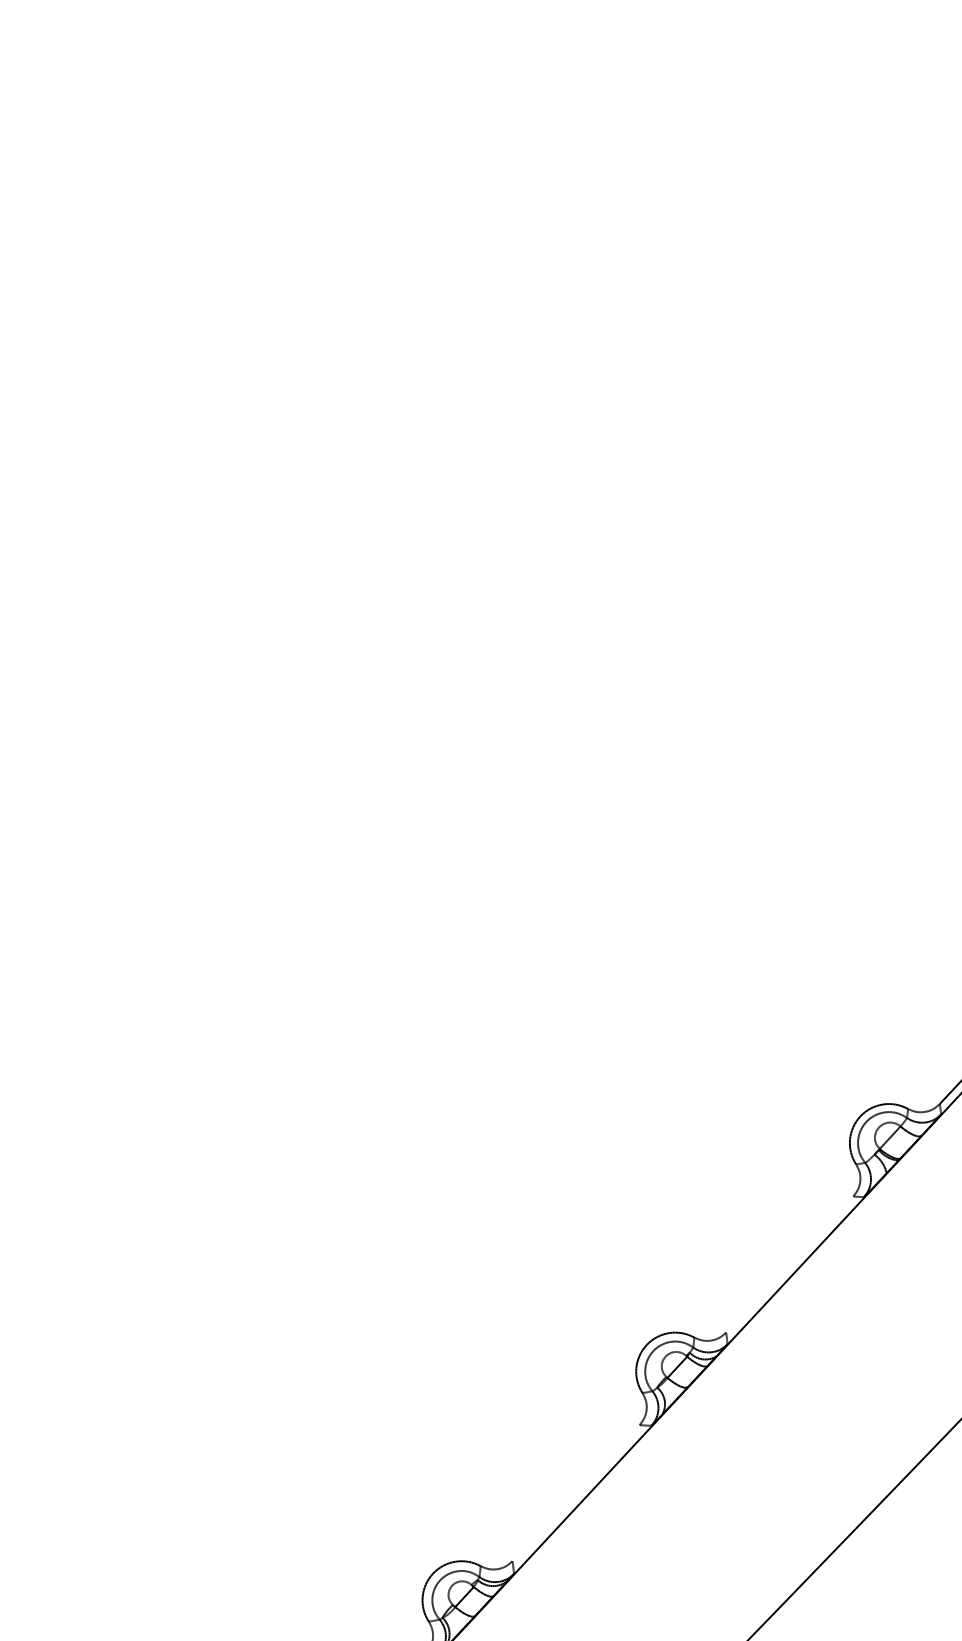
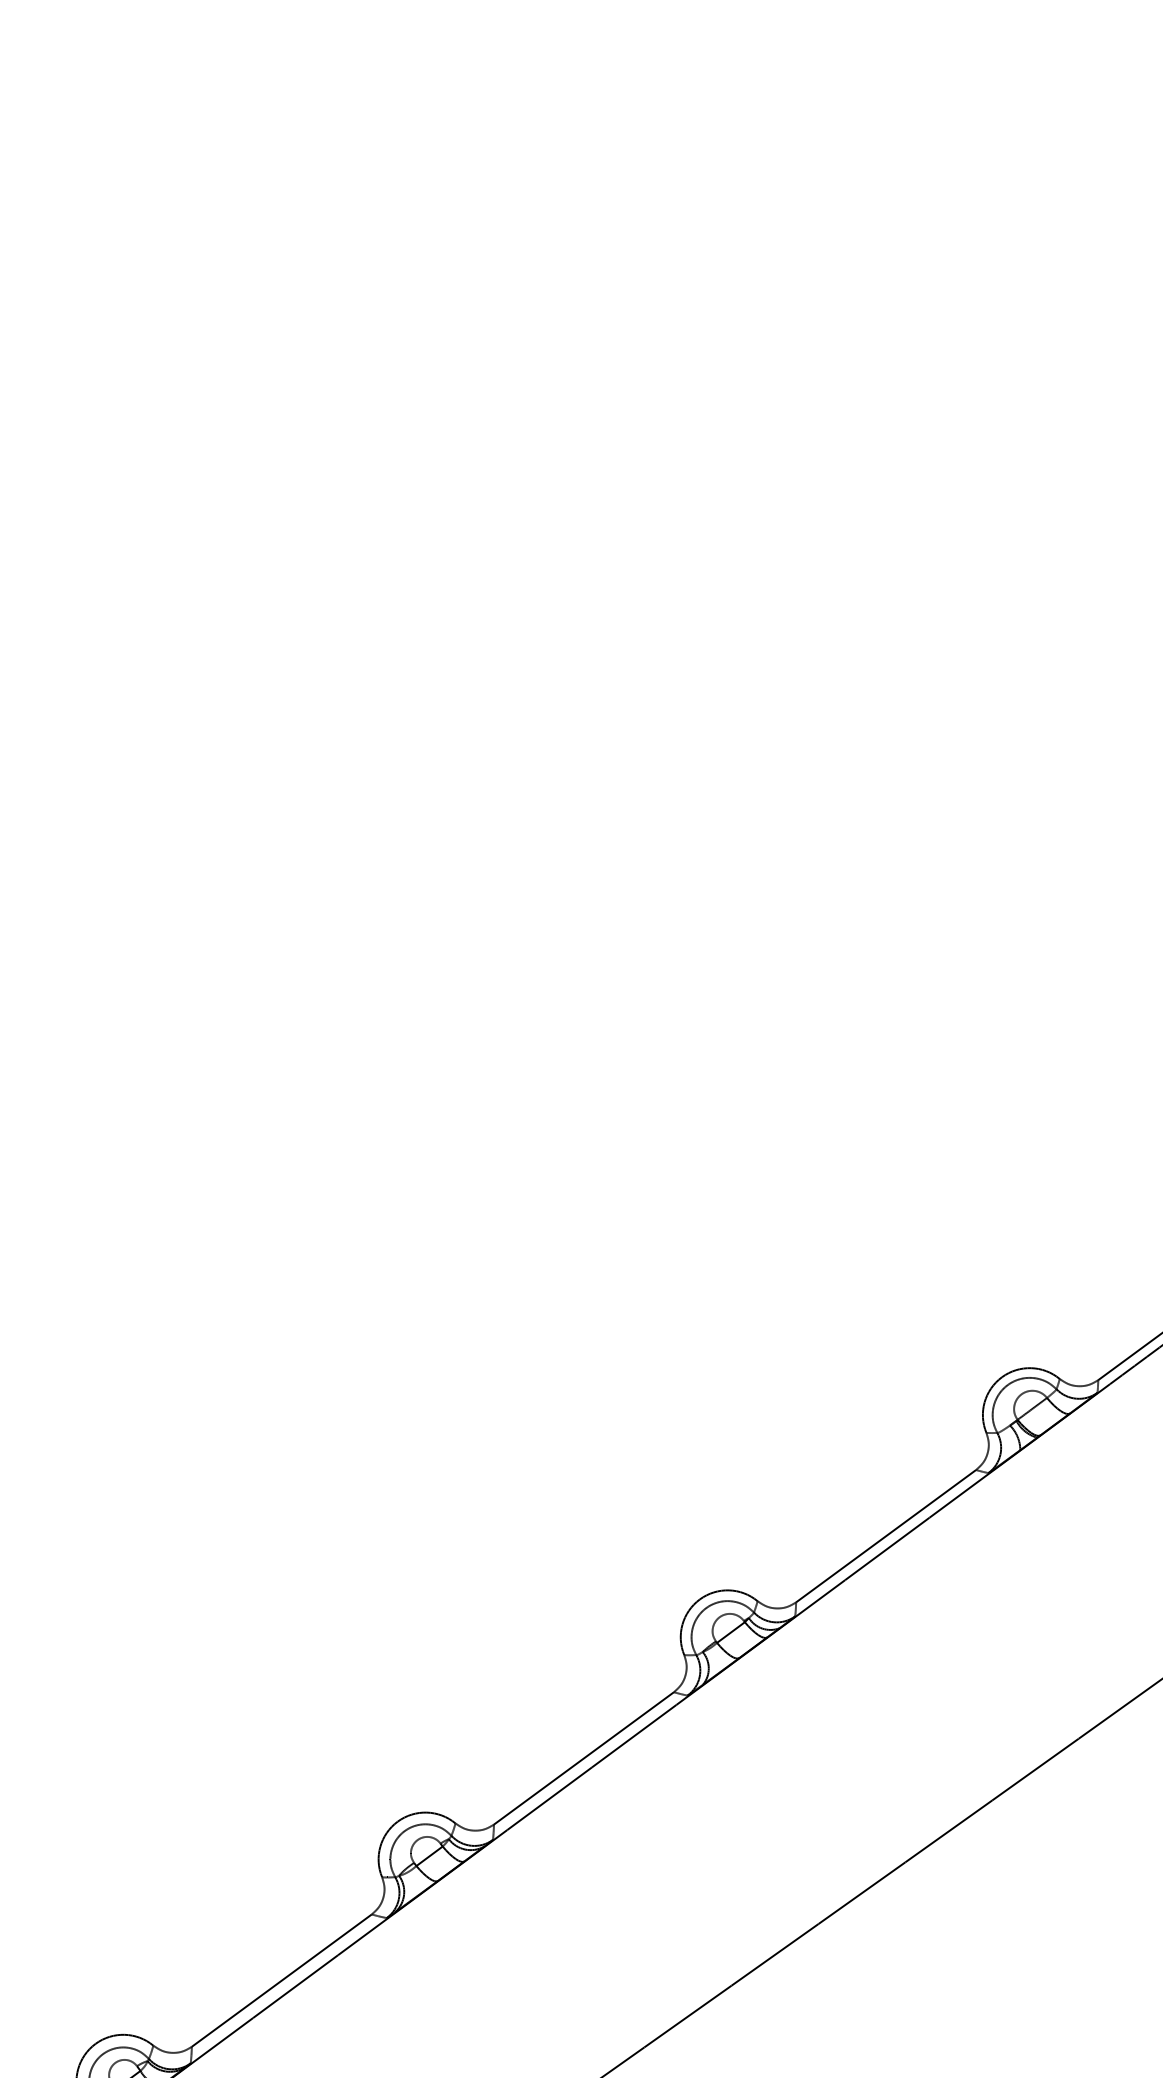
line: (790, 1264) -> (886, 1536), added
line: (575, 1493) -> (583, 1758), added

